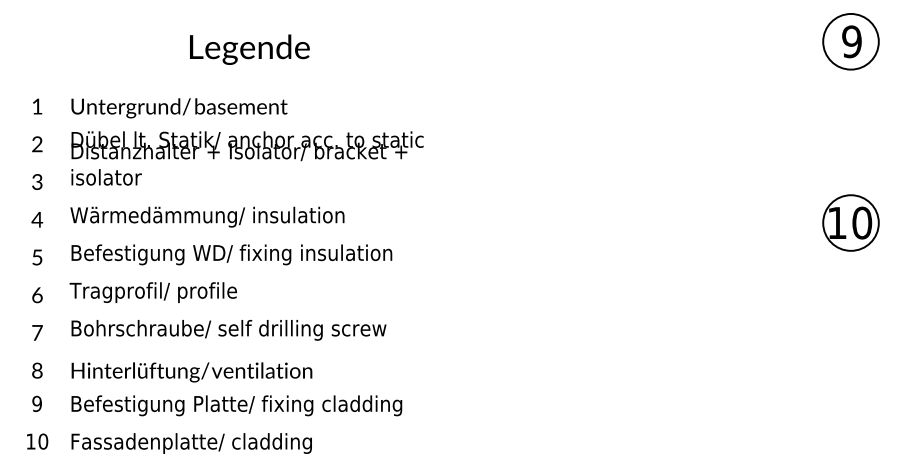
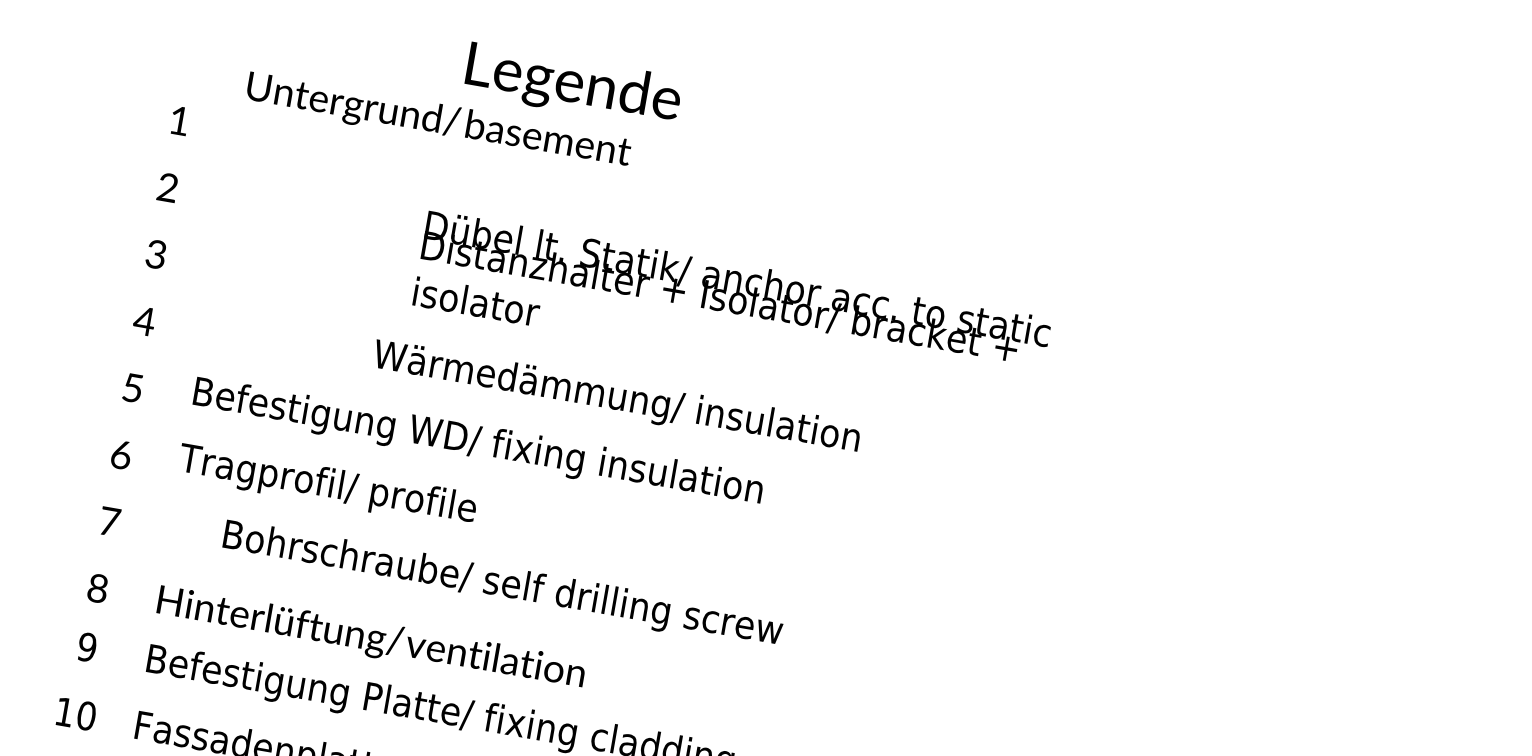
text: (179, 108) -> (438, 122), moved
text: (247, 158) -> (732, 312), moved
text: (207, 216) -> (616, 397), moved
text: (228, 330) -> (501, 585), moved

